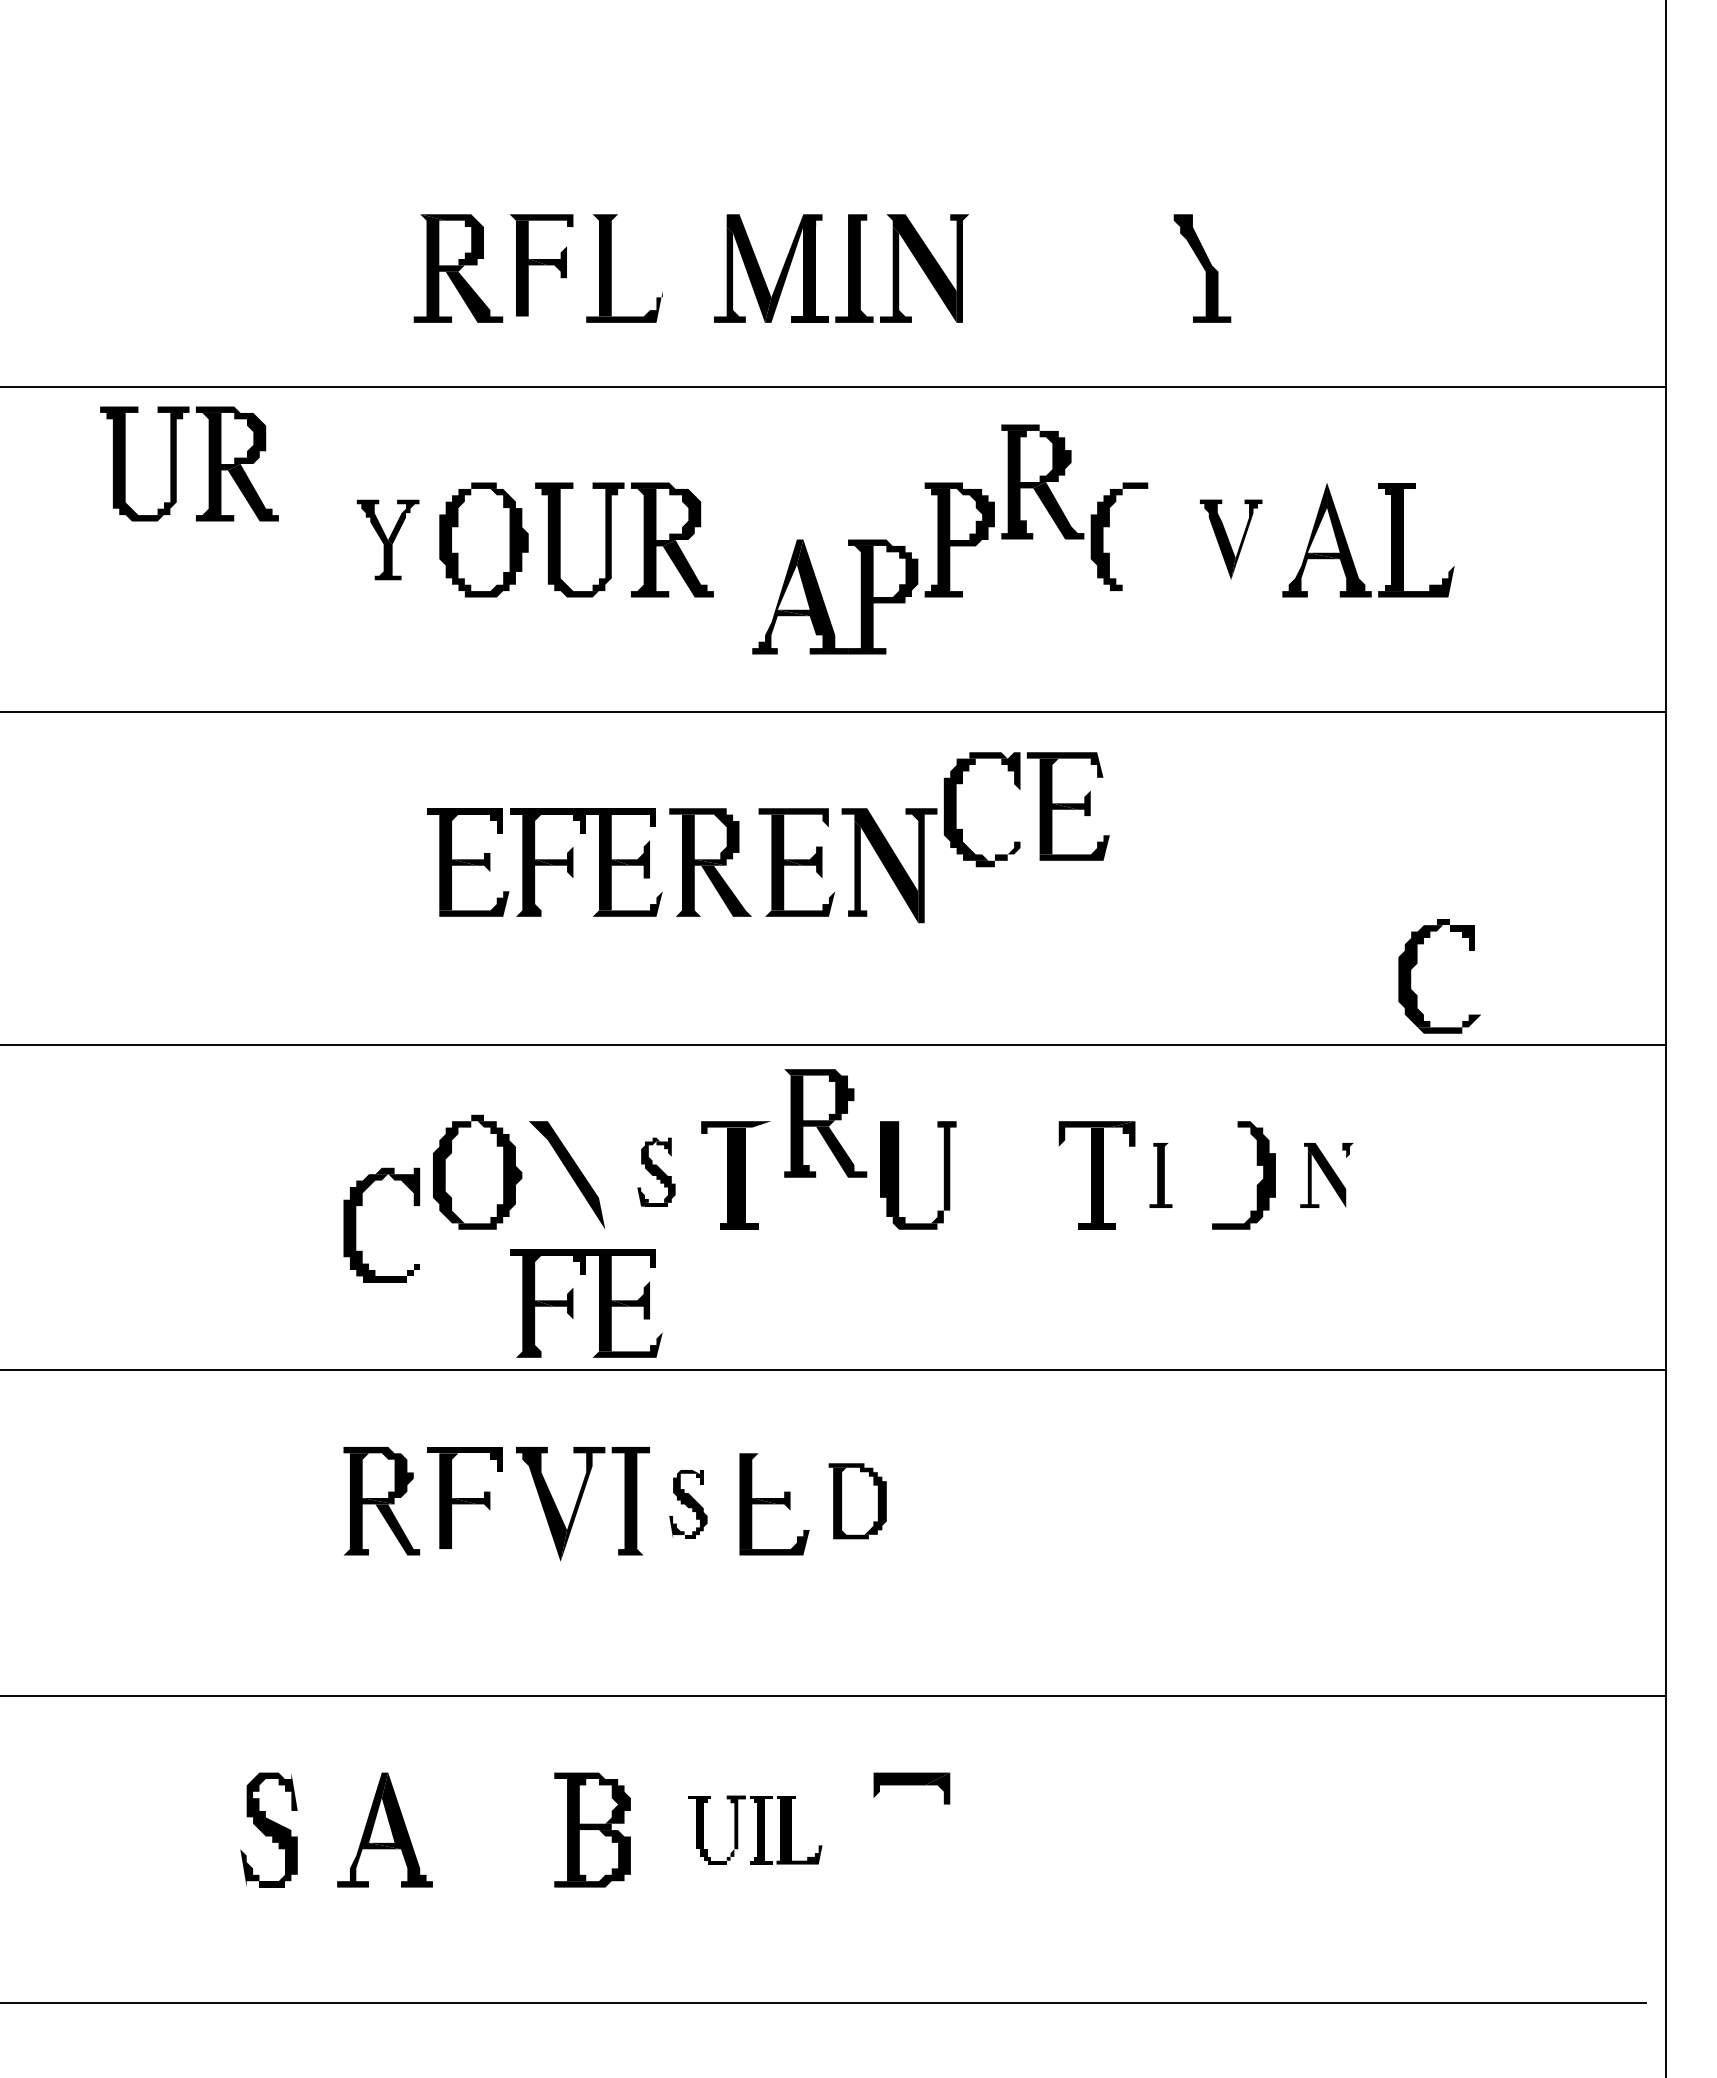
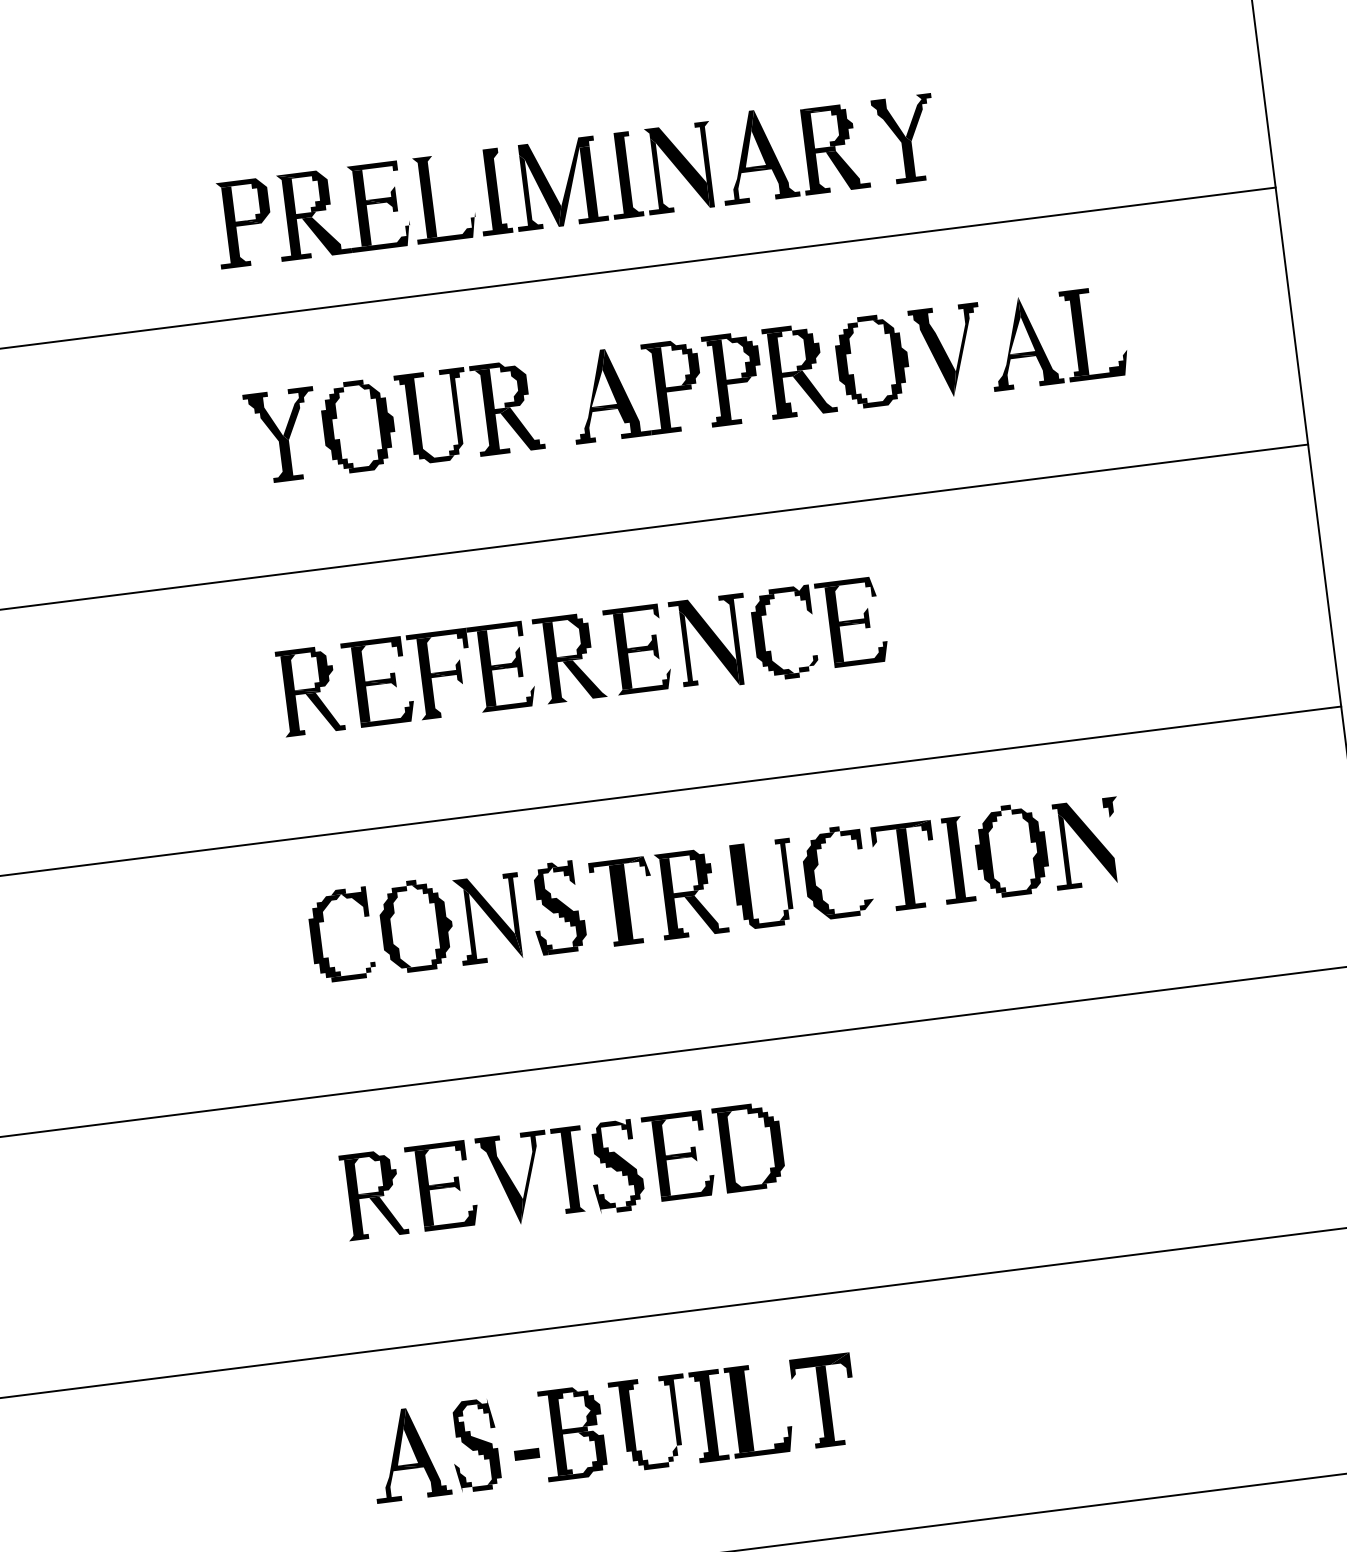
fill: (1234, 242) -> (921, 116), added
part: (1084, 265) -> (805, 149), added
part: (372, 268) -> (243, 223), added
fill: (688, 268) -> (493, 191), added
fill: (541, 306) -> (380, 236), added
part: (176, 463) -> (108, 396), removed
part: (1042, 481) -> (799, 370), moved
part: (387, 539) -> (282, 435), size x1.43
part: (1230, 539) -> (947, 351), size x1.43
fill: (1148, 542) -> (883, 362), added
part: (823, 599) -> (626, 394), moved
part: (1039, 809) -> (829, 627), moved
part: (381, 862) -> (310, 690), added
part: (1417, 963) -> (818, 864), moved
part: (825, 1123) -> (691, 893), moved
fill: (764, 1133) -> (639, 866), added
fill: (1218, 1168) -> (1000, 848), added
part: (656, 1171) -> (557, 907), size x1.67
fill: (602, 1175) -> (515, 915), added
part: (1160, 1175) -> (955, 860), size x1.67
part: (1326, 1175) -> (1086, 843), size x1.67
fill: (544, 1181) -> (470, 926), added
part: (356, 1224) -> (321, 937), moved
part: (573, 1303) -> (505, 1019), removed
fill: (764, 1459) -> (671, 1123), added
part: (857, 1501) -> (749, 1147), size x1.43
part: (688, 1504) -> (616, 1166), size x1.67
fill: (467, 1542) -> (445, 1218), added
part: (268, 1829) -> (474, 1445), moved
part: (755, 1829) -> (701, 1416), size x1.67
fill: (911, 1836) -> (825, 1406), added
fill: (531, 1848) -> (526, 1453), added

